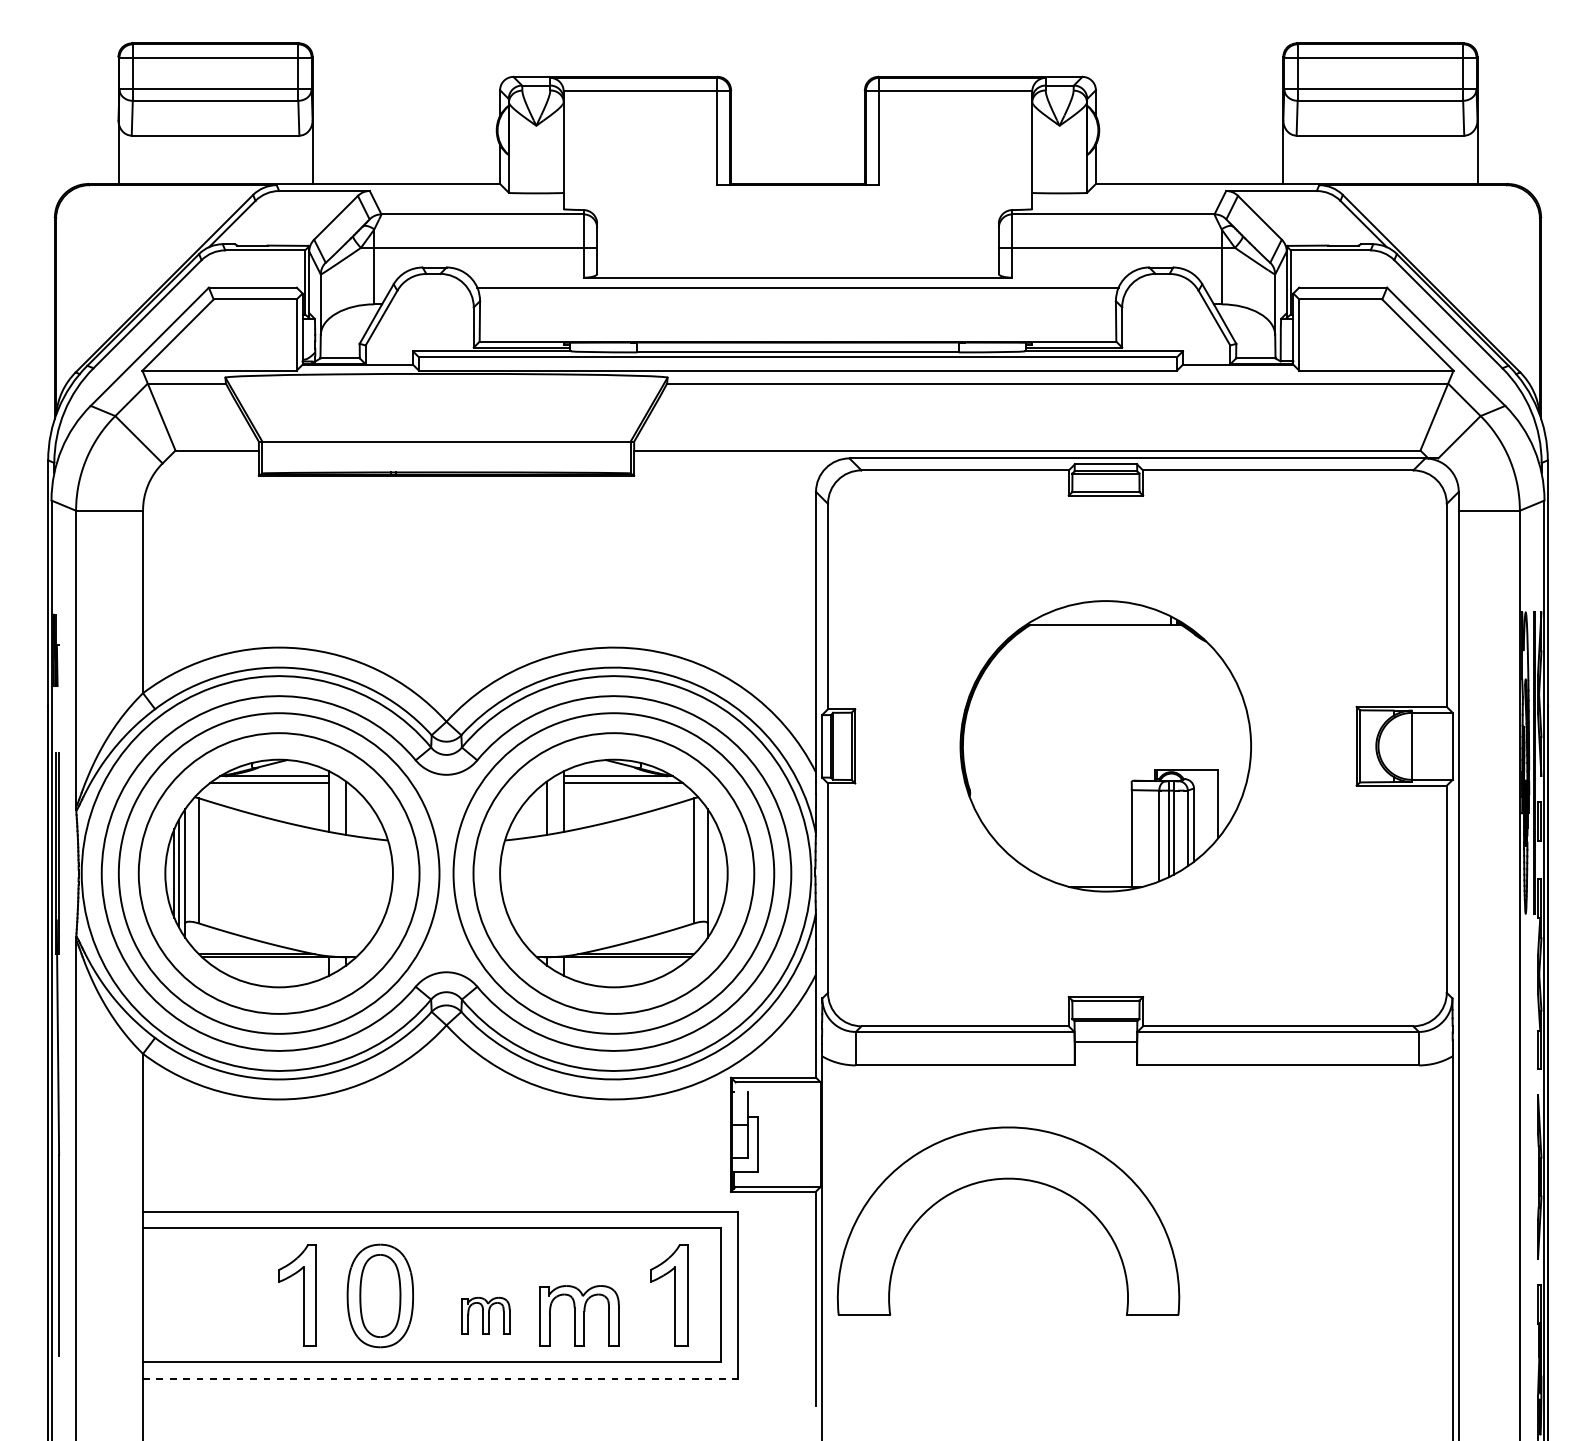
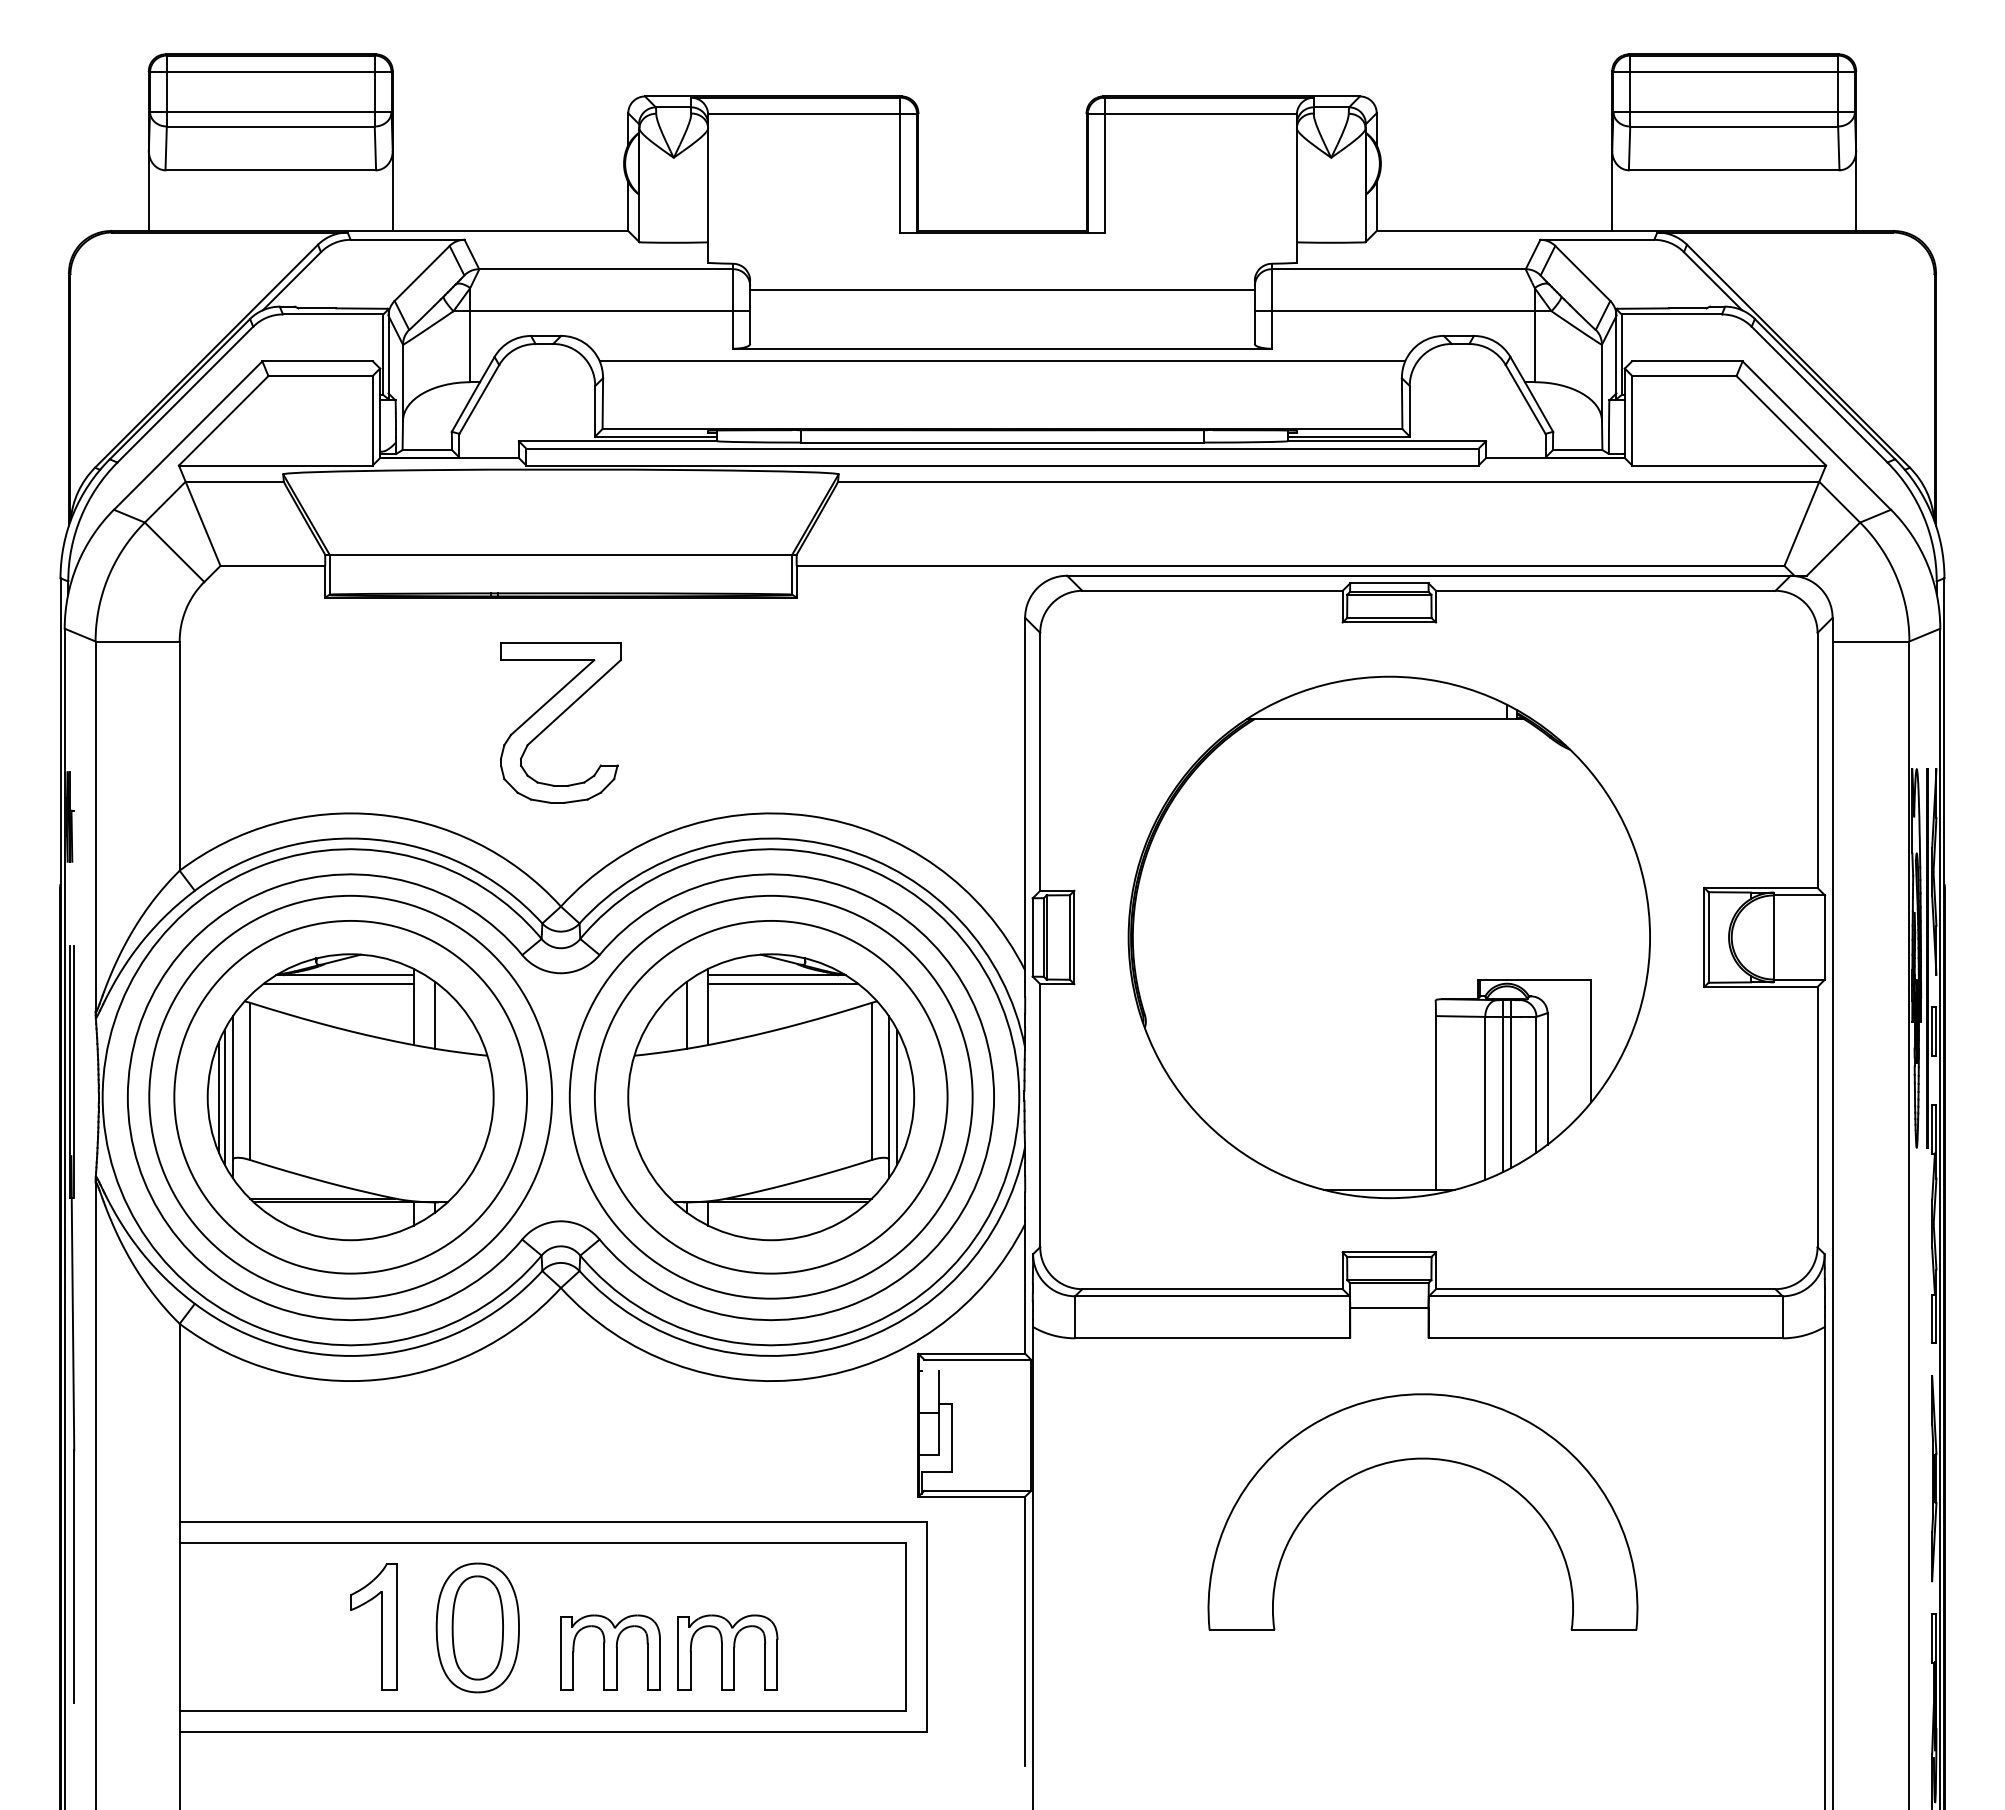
line: (798, 230) -> (1002, 289), added
part: (446, 575) -> (560, 722), added
part: (1105, 746) -> (1388, 937), size x1.43
line: (714, 873) -> (897, 1097), added
part: (1008, 1179) -> (1422, 1459), moved
part: (675, 1294) -> (848, 1626), removed
part: (485, 1315) -> (610, 1652), size x1.67
line: (440, 1379) -> (553, 1732), dashed -> solid

